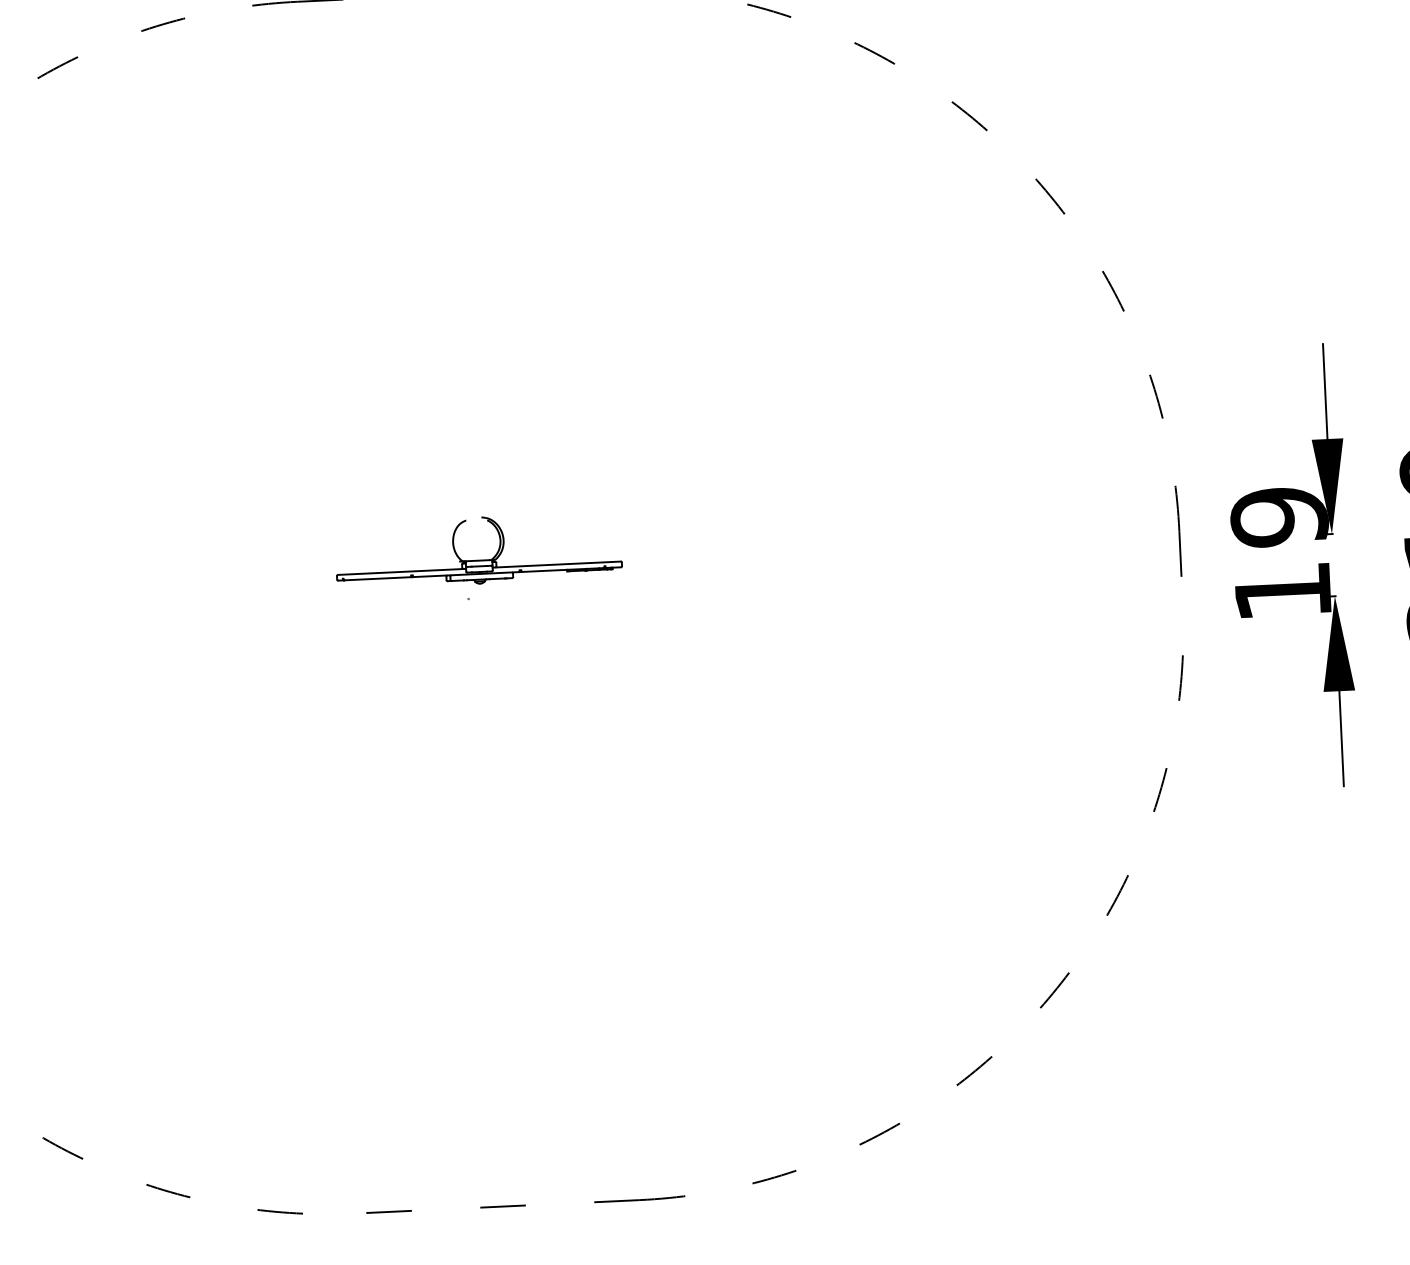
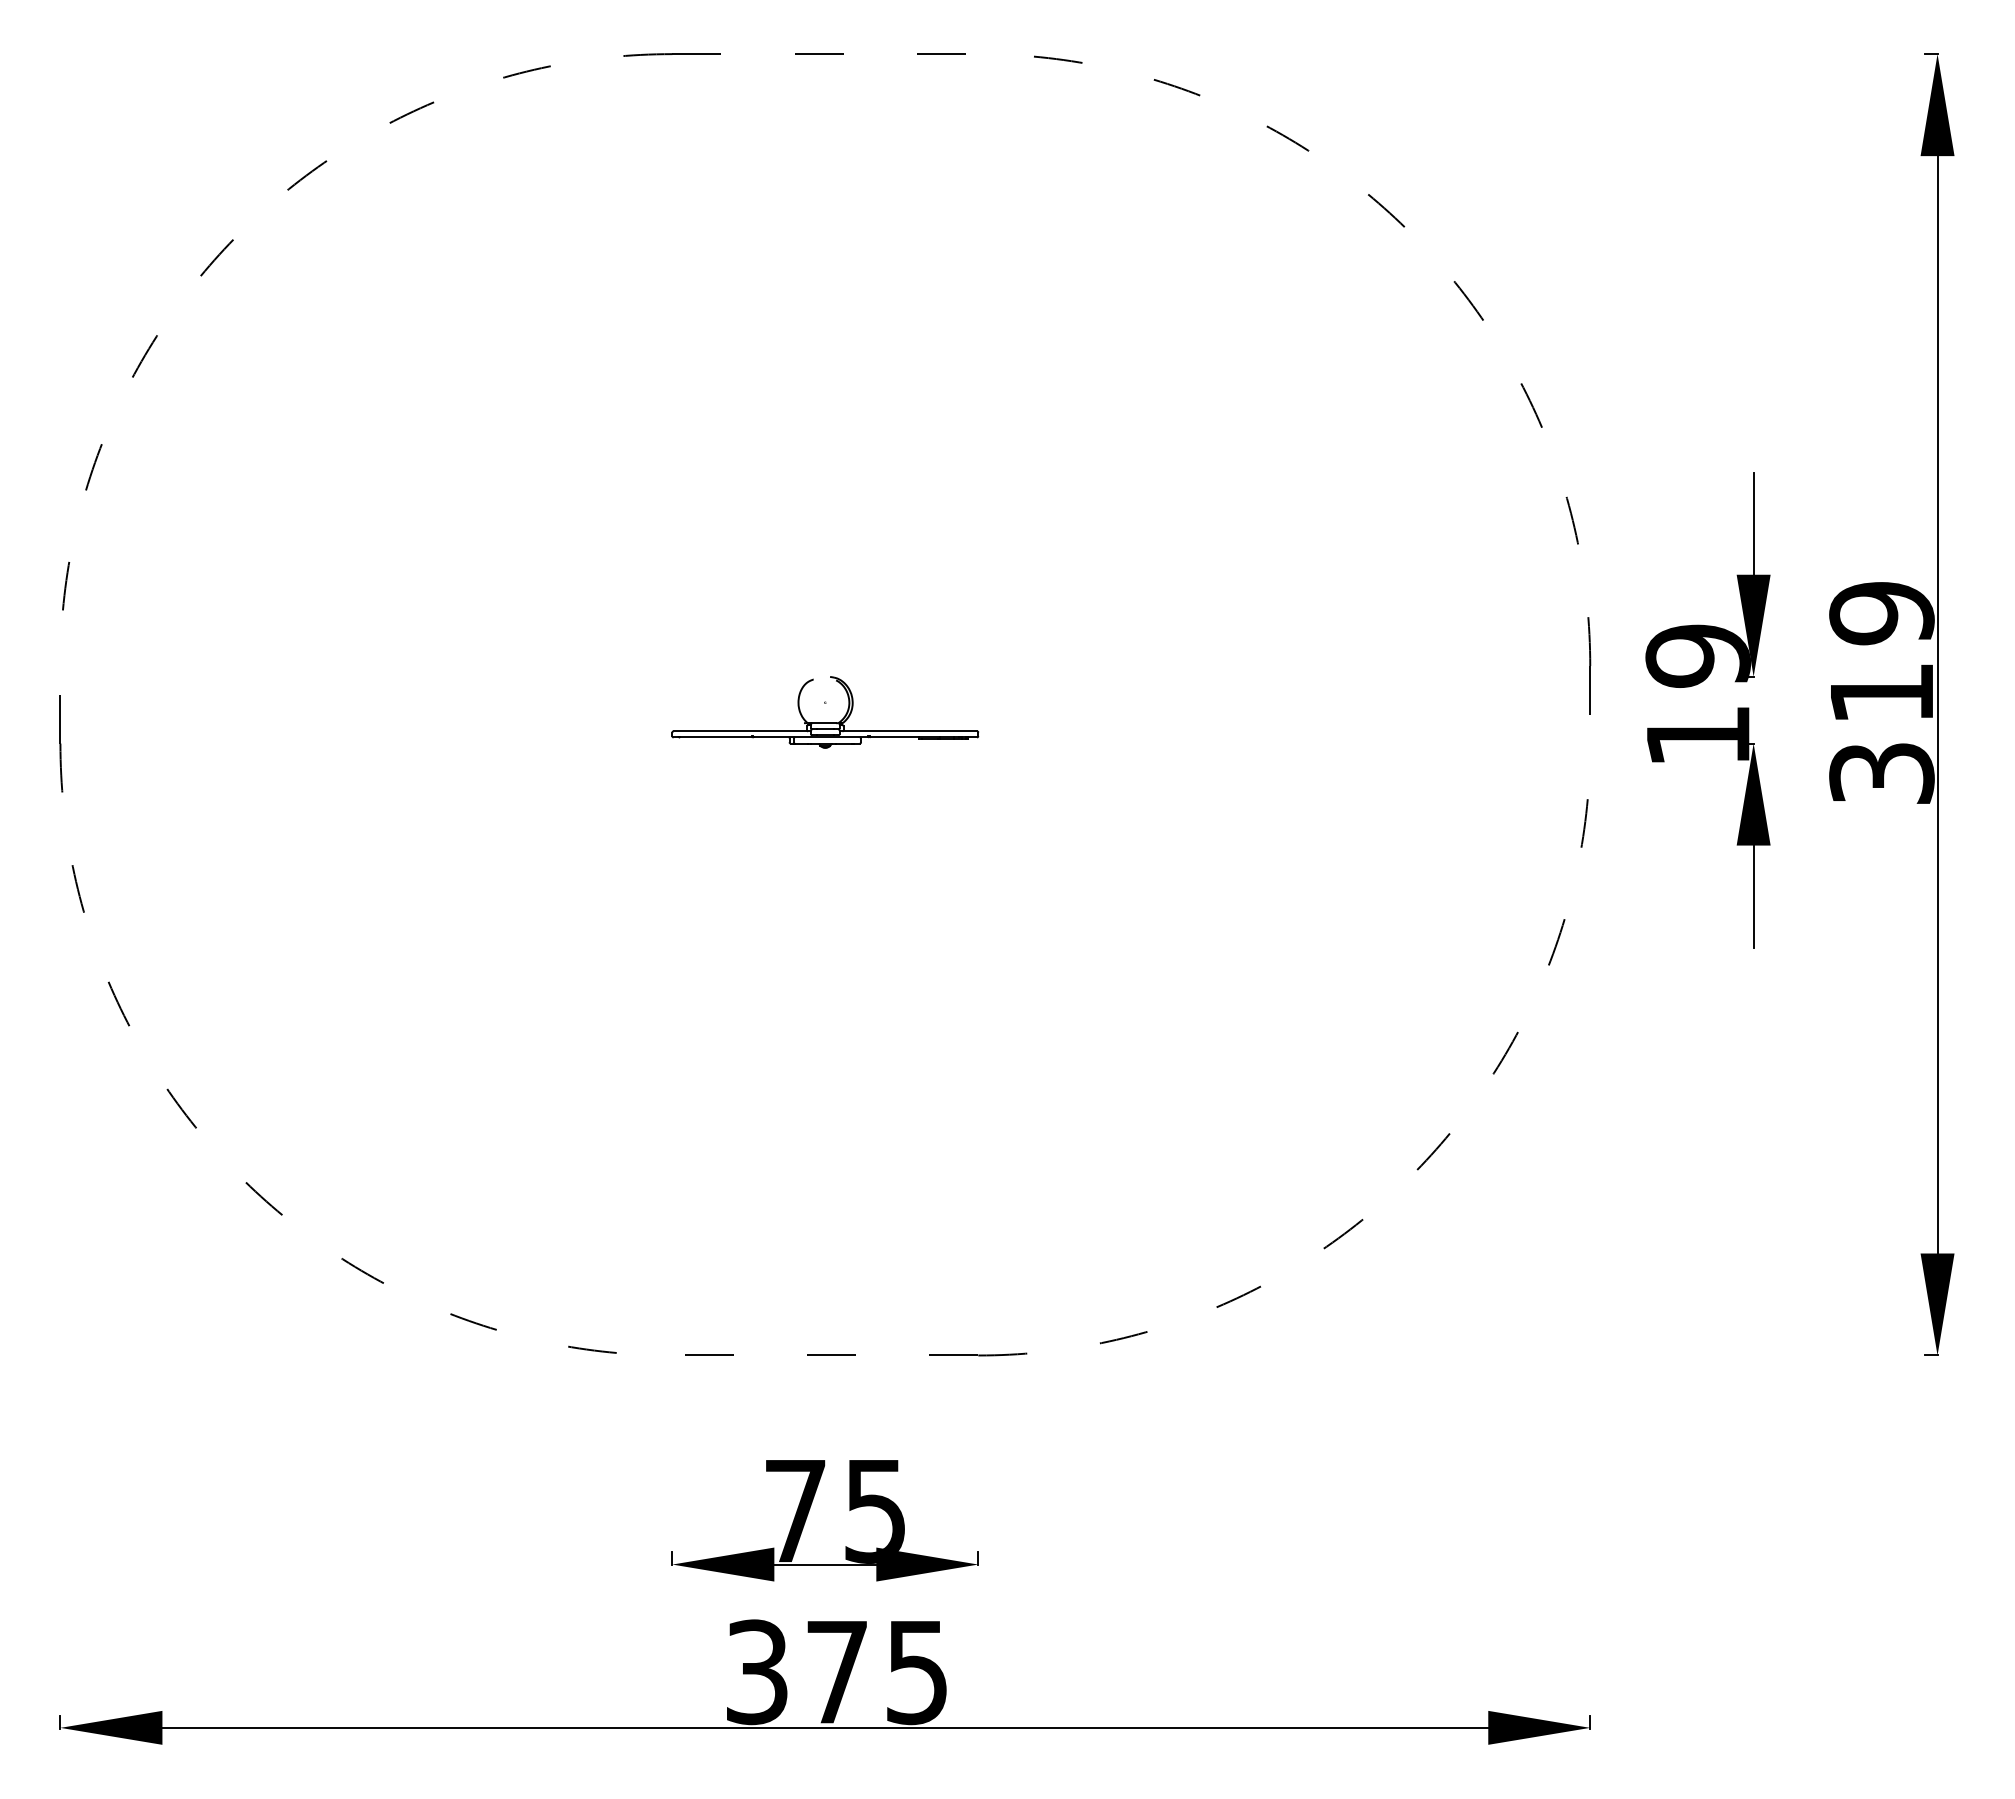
part: (479, 560) -> (825, 722), moved

